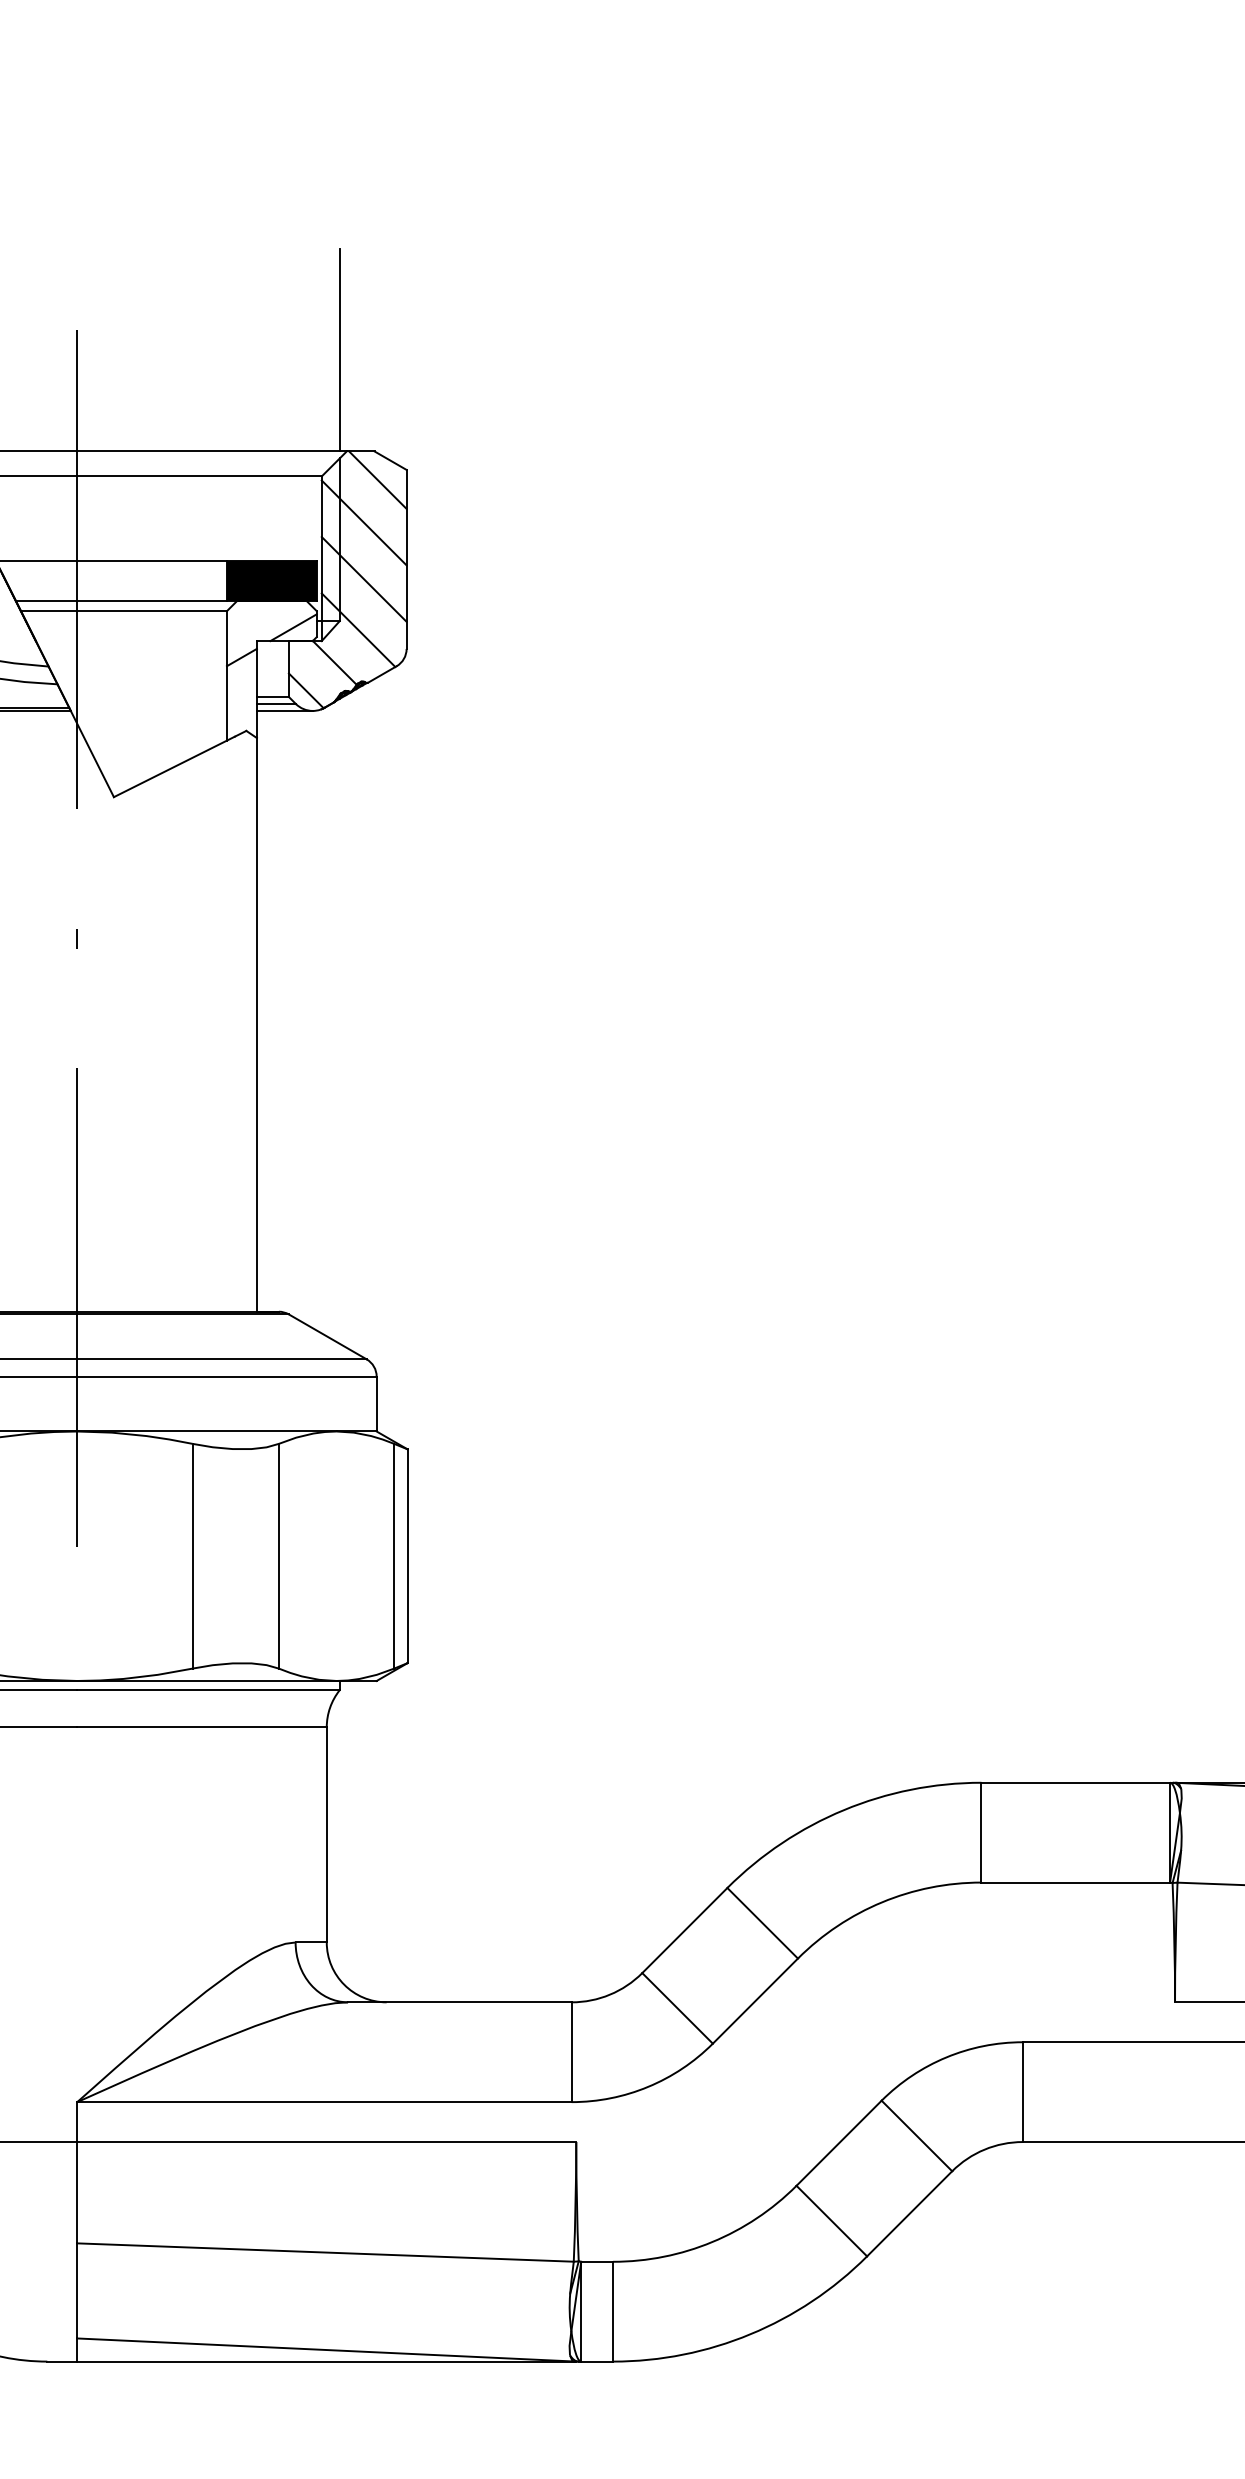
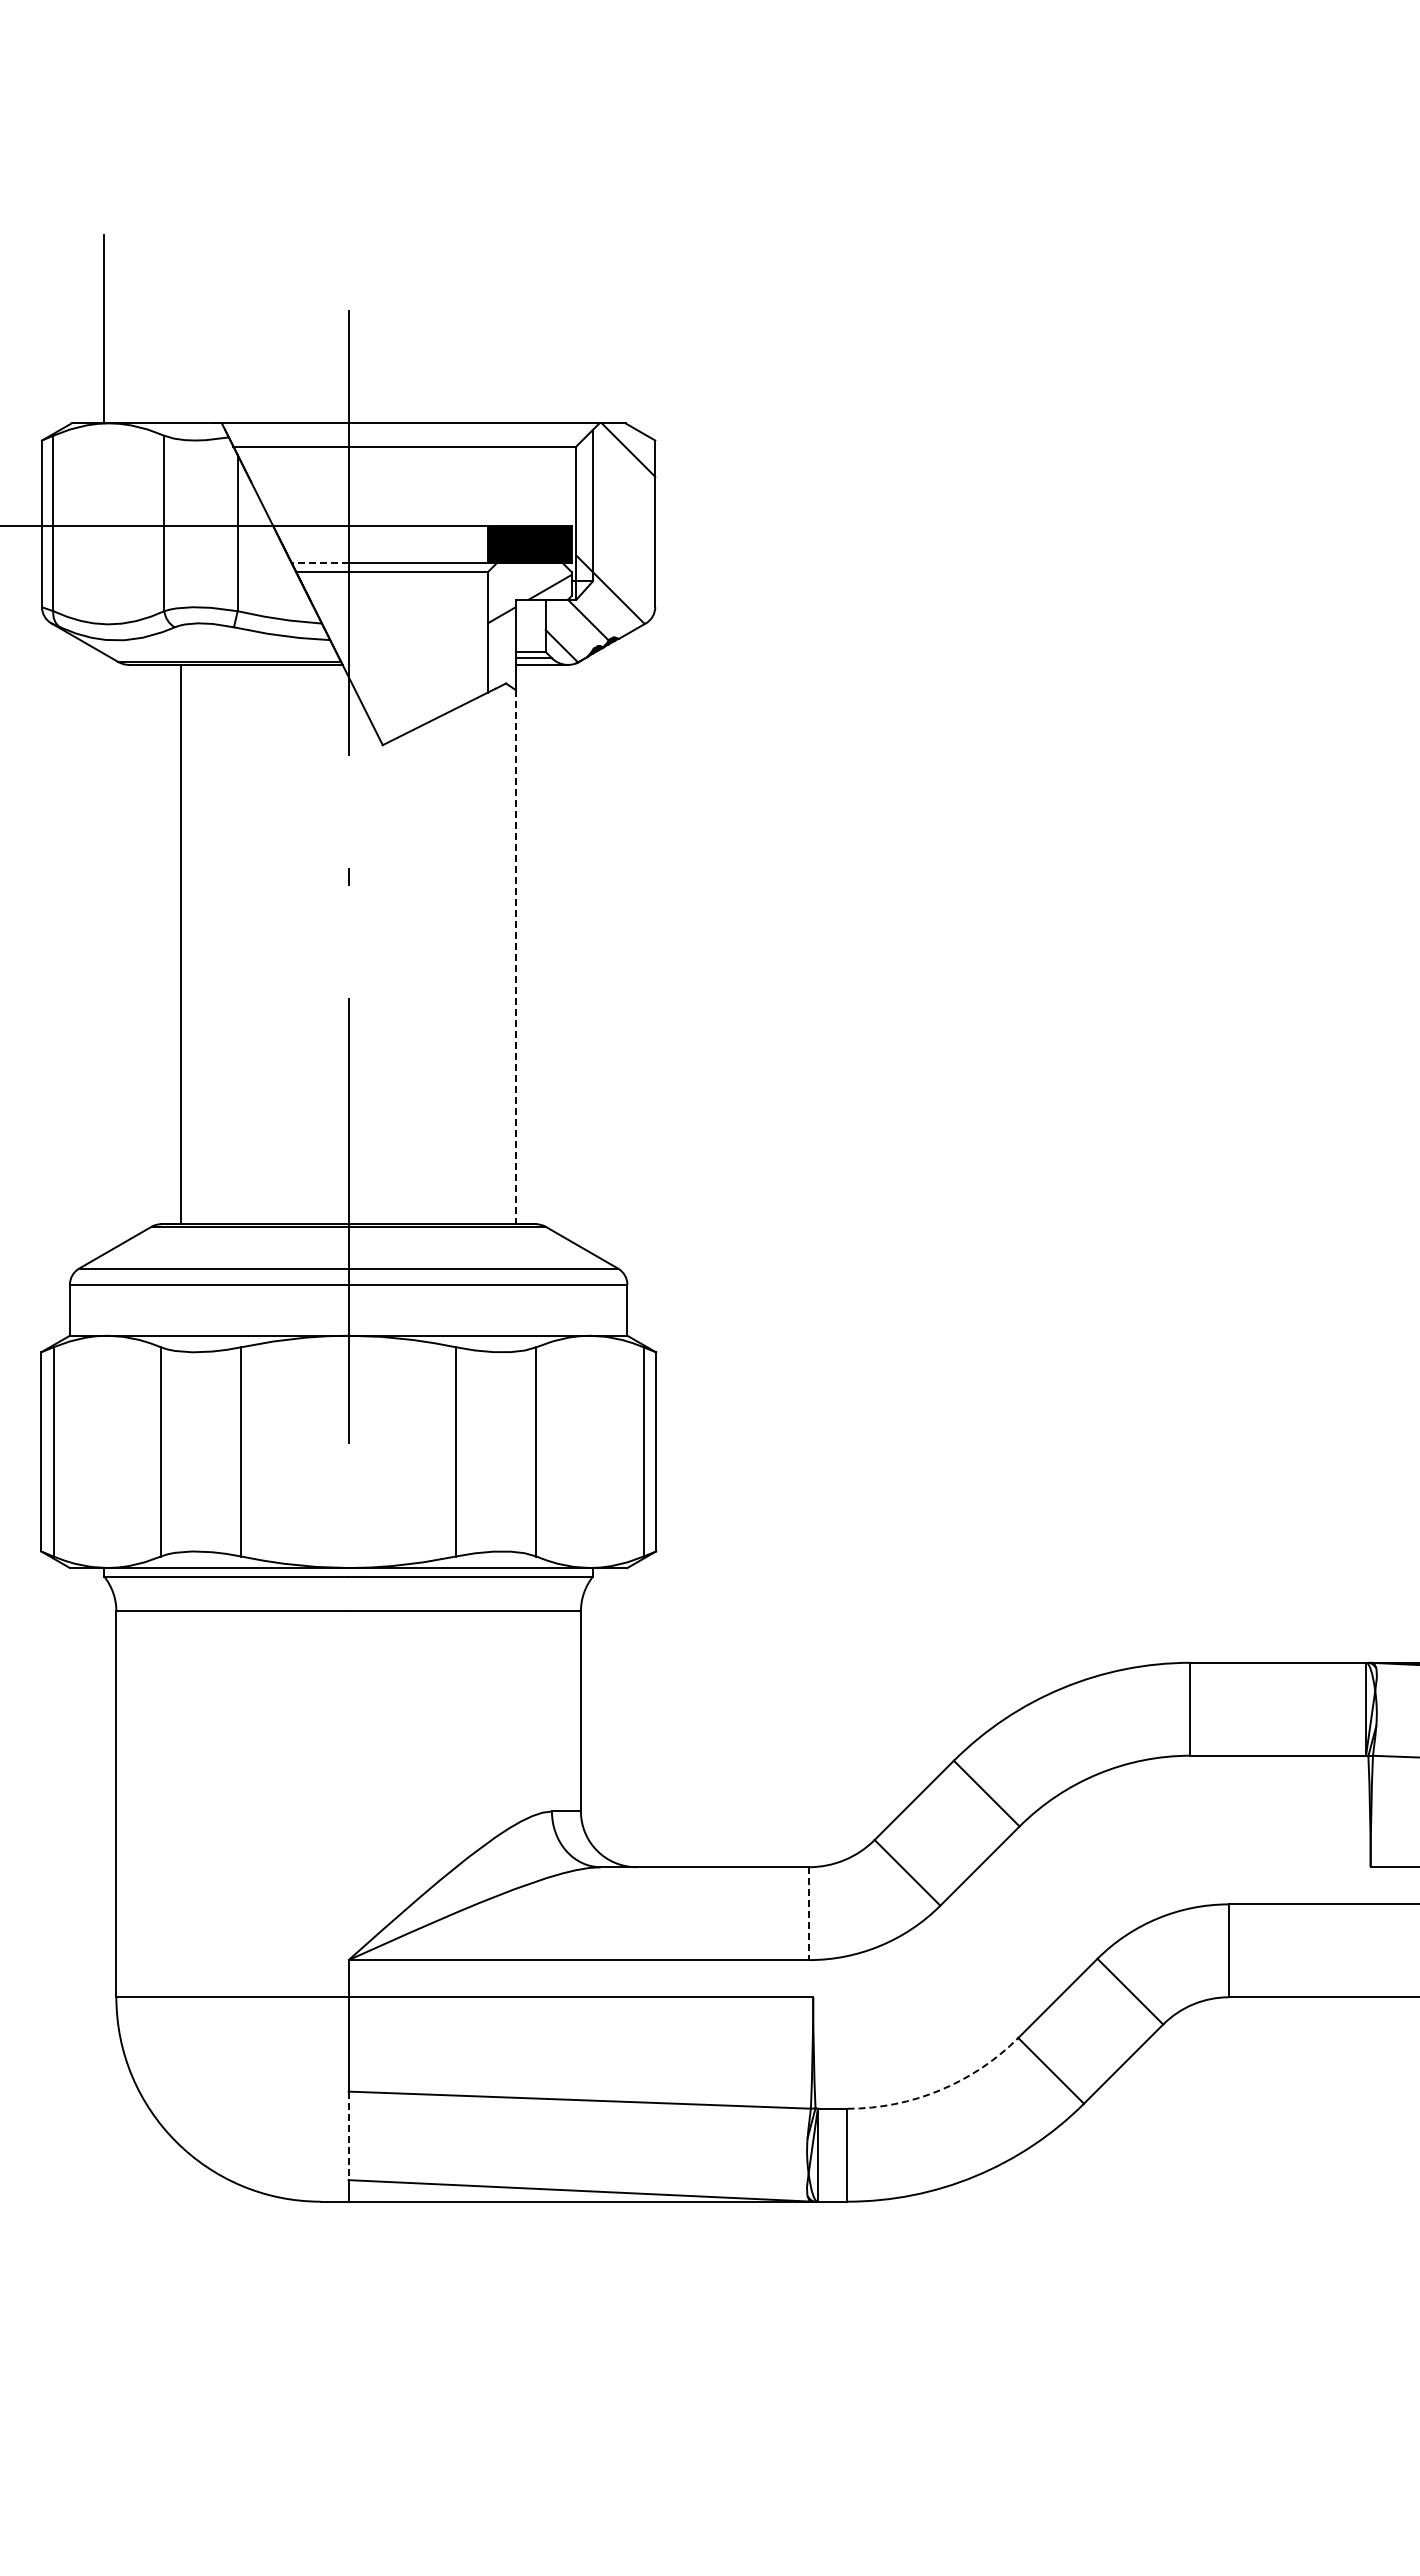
line: (340, 349) -> (593, 328), removed
line: (363, 522) -> (615, 489), removed
line: (363, 578) -> (615, 541), removed
line: (47, 600) -> (320, 562), solid -> dashed
line: (256, 1025) -> (515, 957), solid -> dashed
line: (572, 2053) -> (809, 1914), solid -> dashed
arc: (711, 2242) -> (939, 2090), solid -> dashed
line: (77, 2291) -> (348, 2136), solid -> dashed

